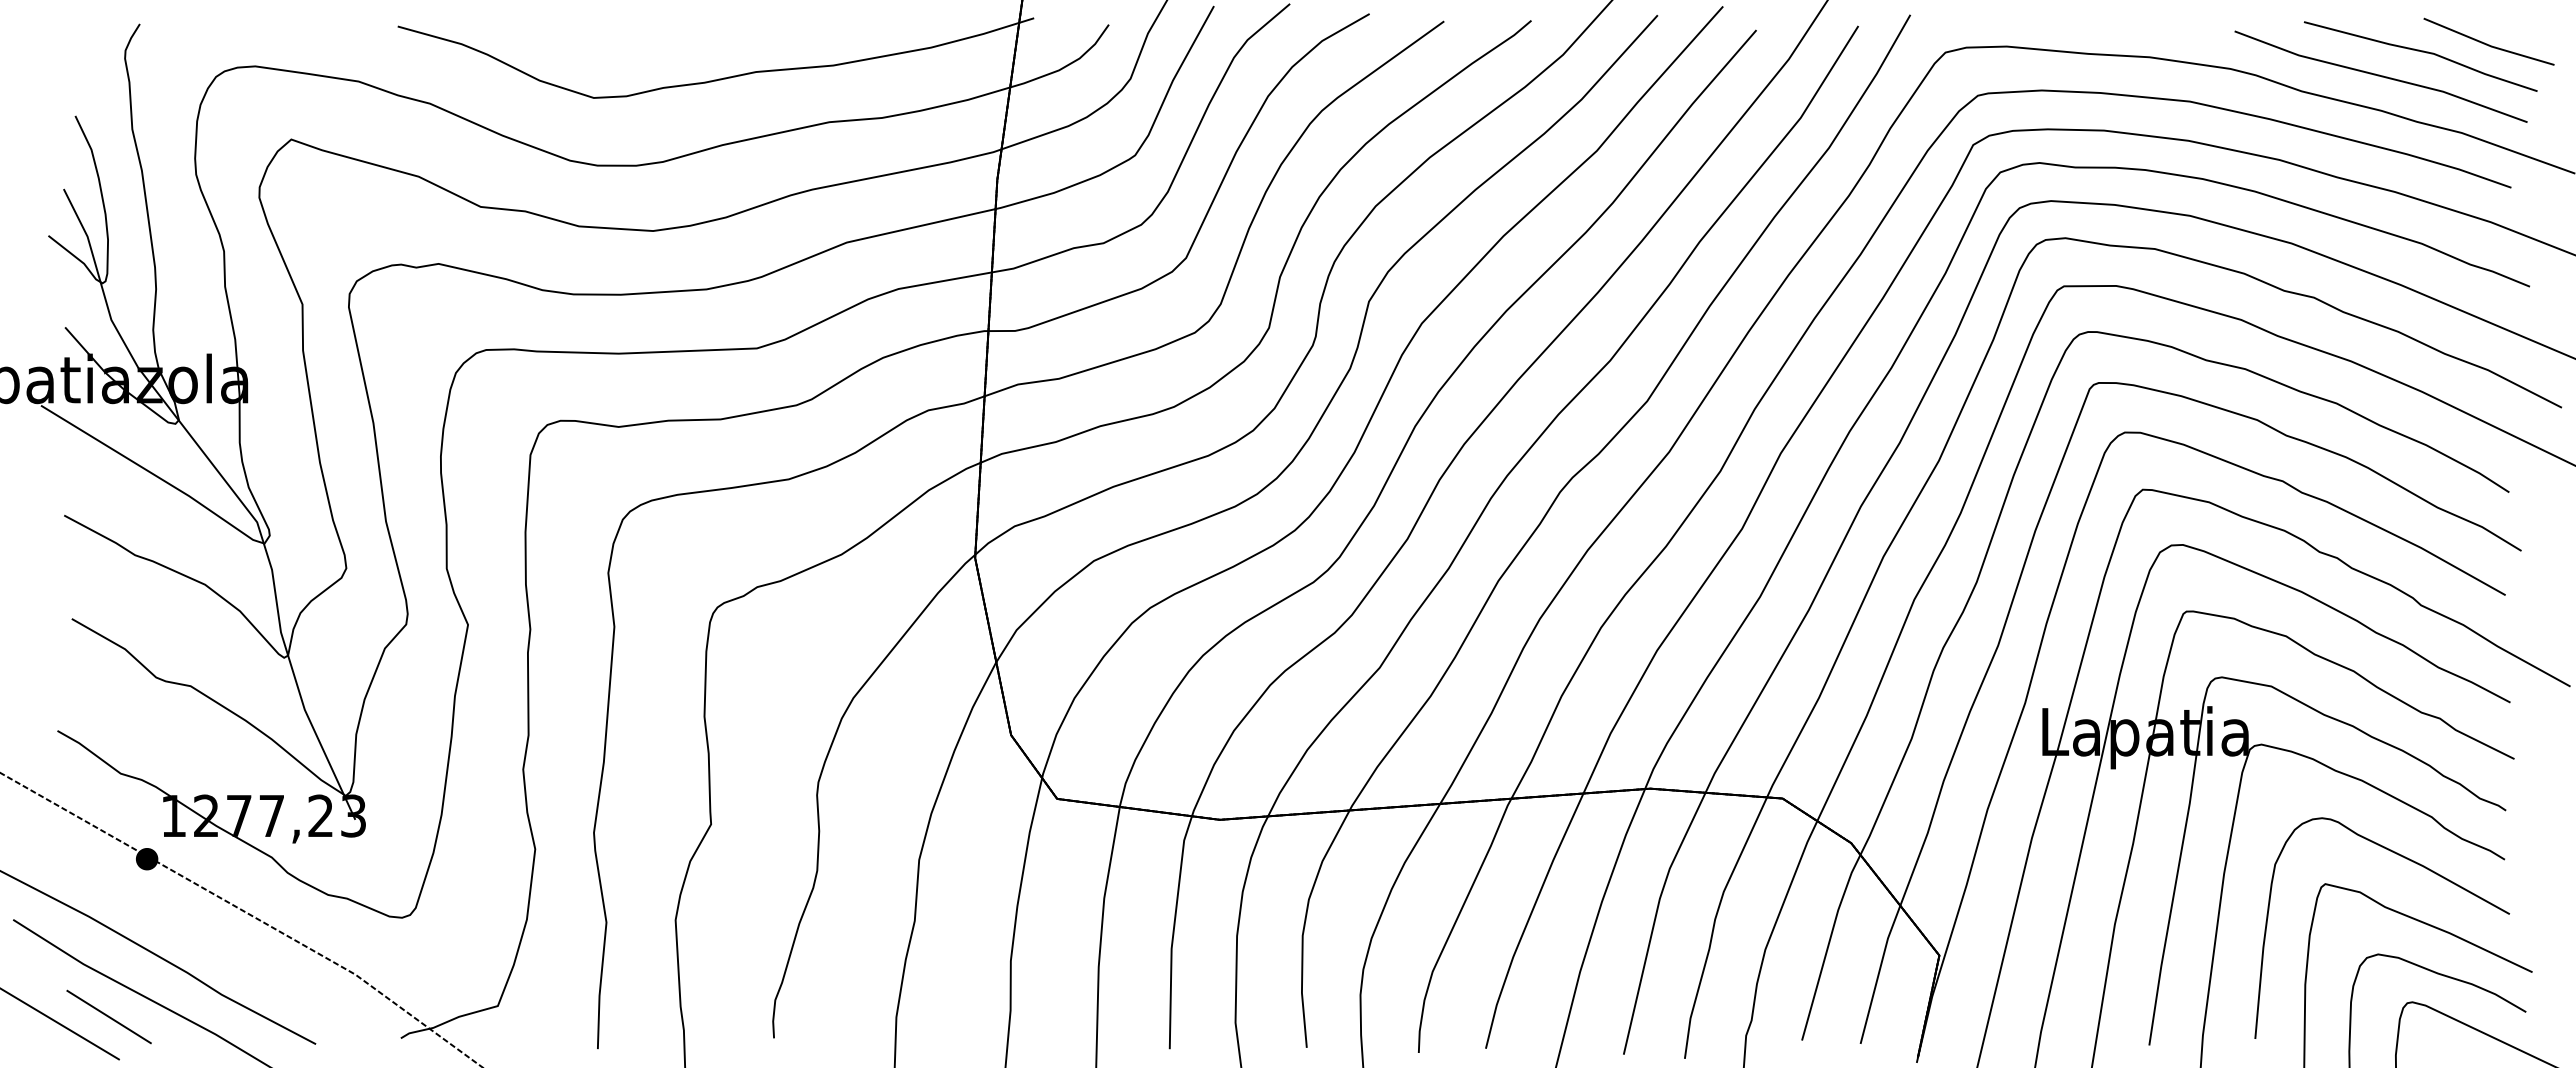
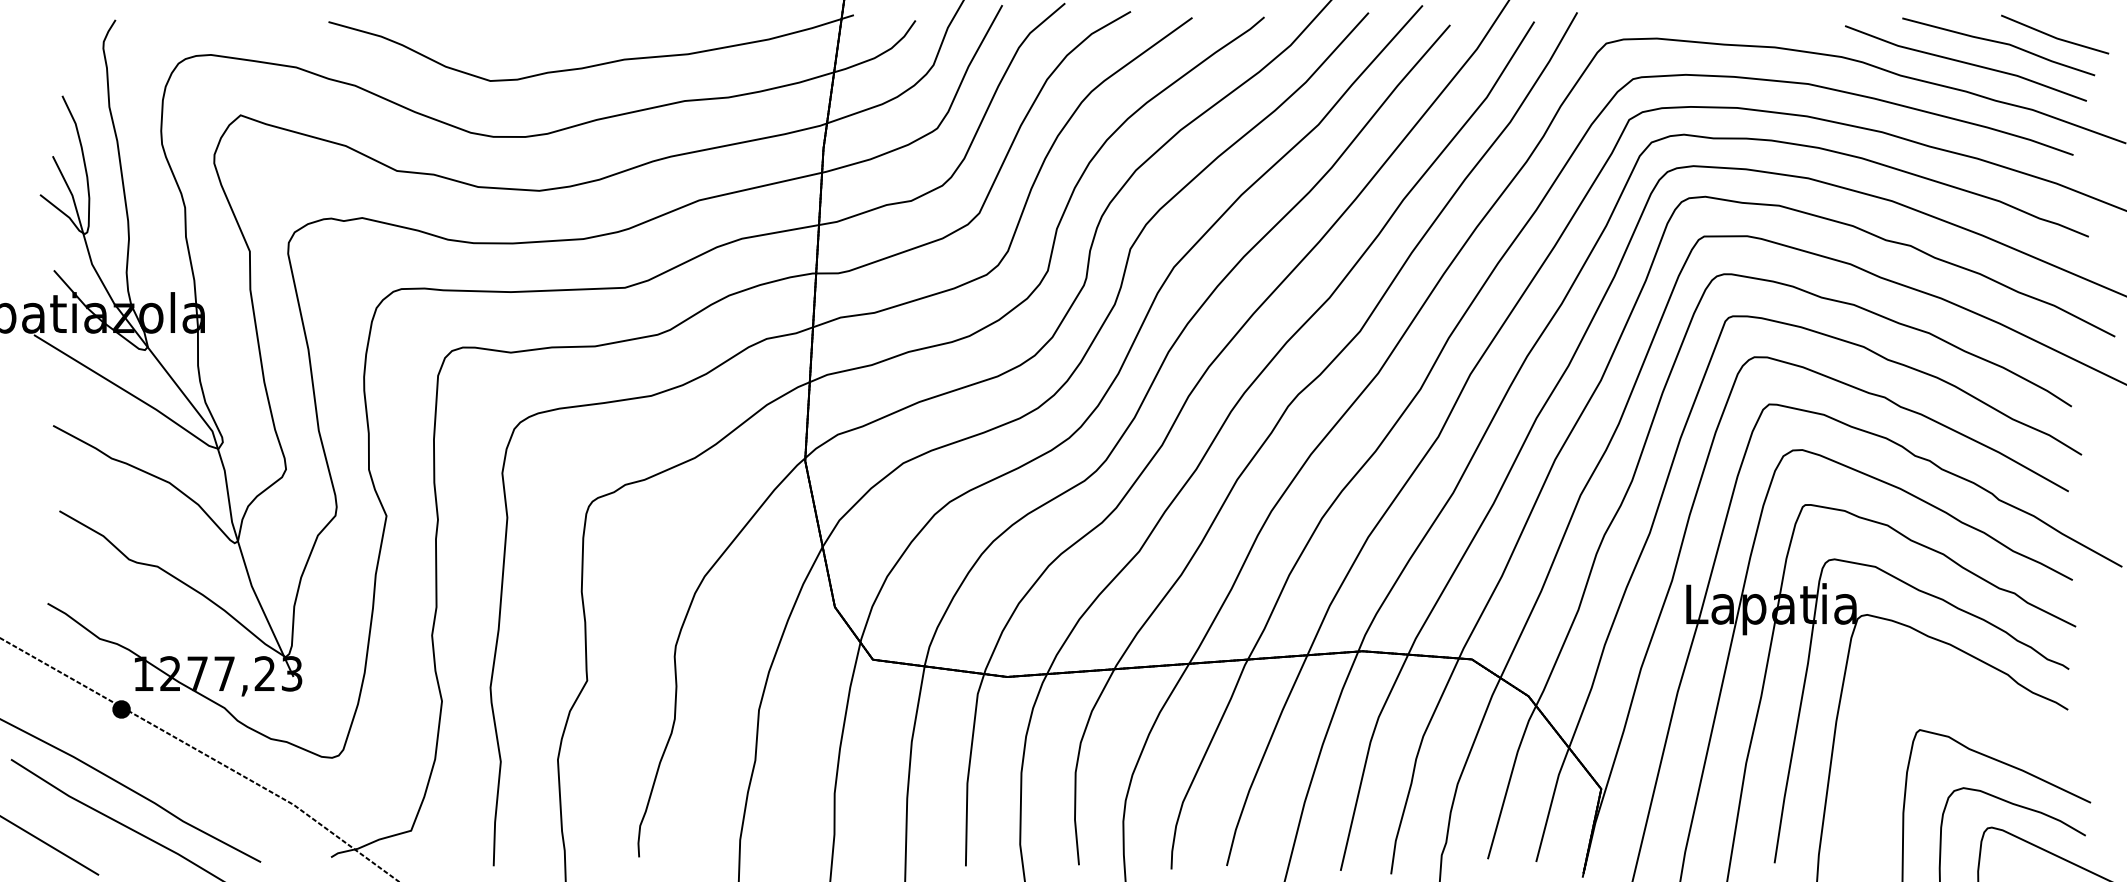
part: (2410, 861) -> (1990, 711), removed
line: (108, 1016) -> (89, 839), removed

